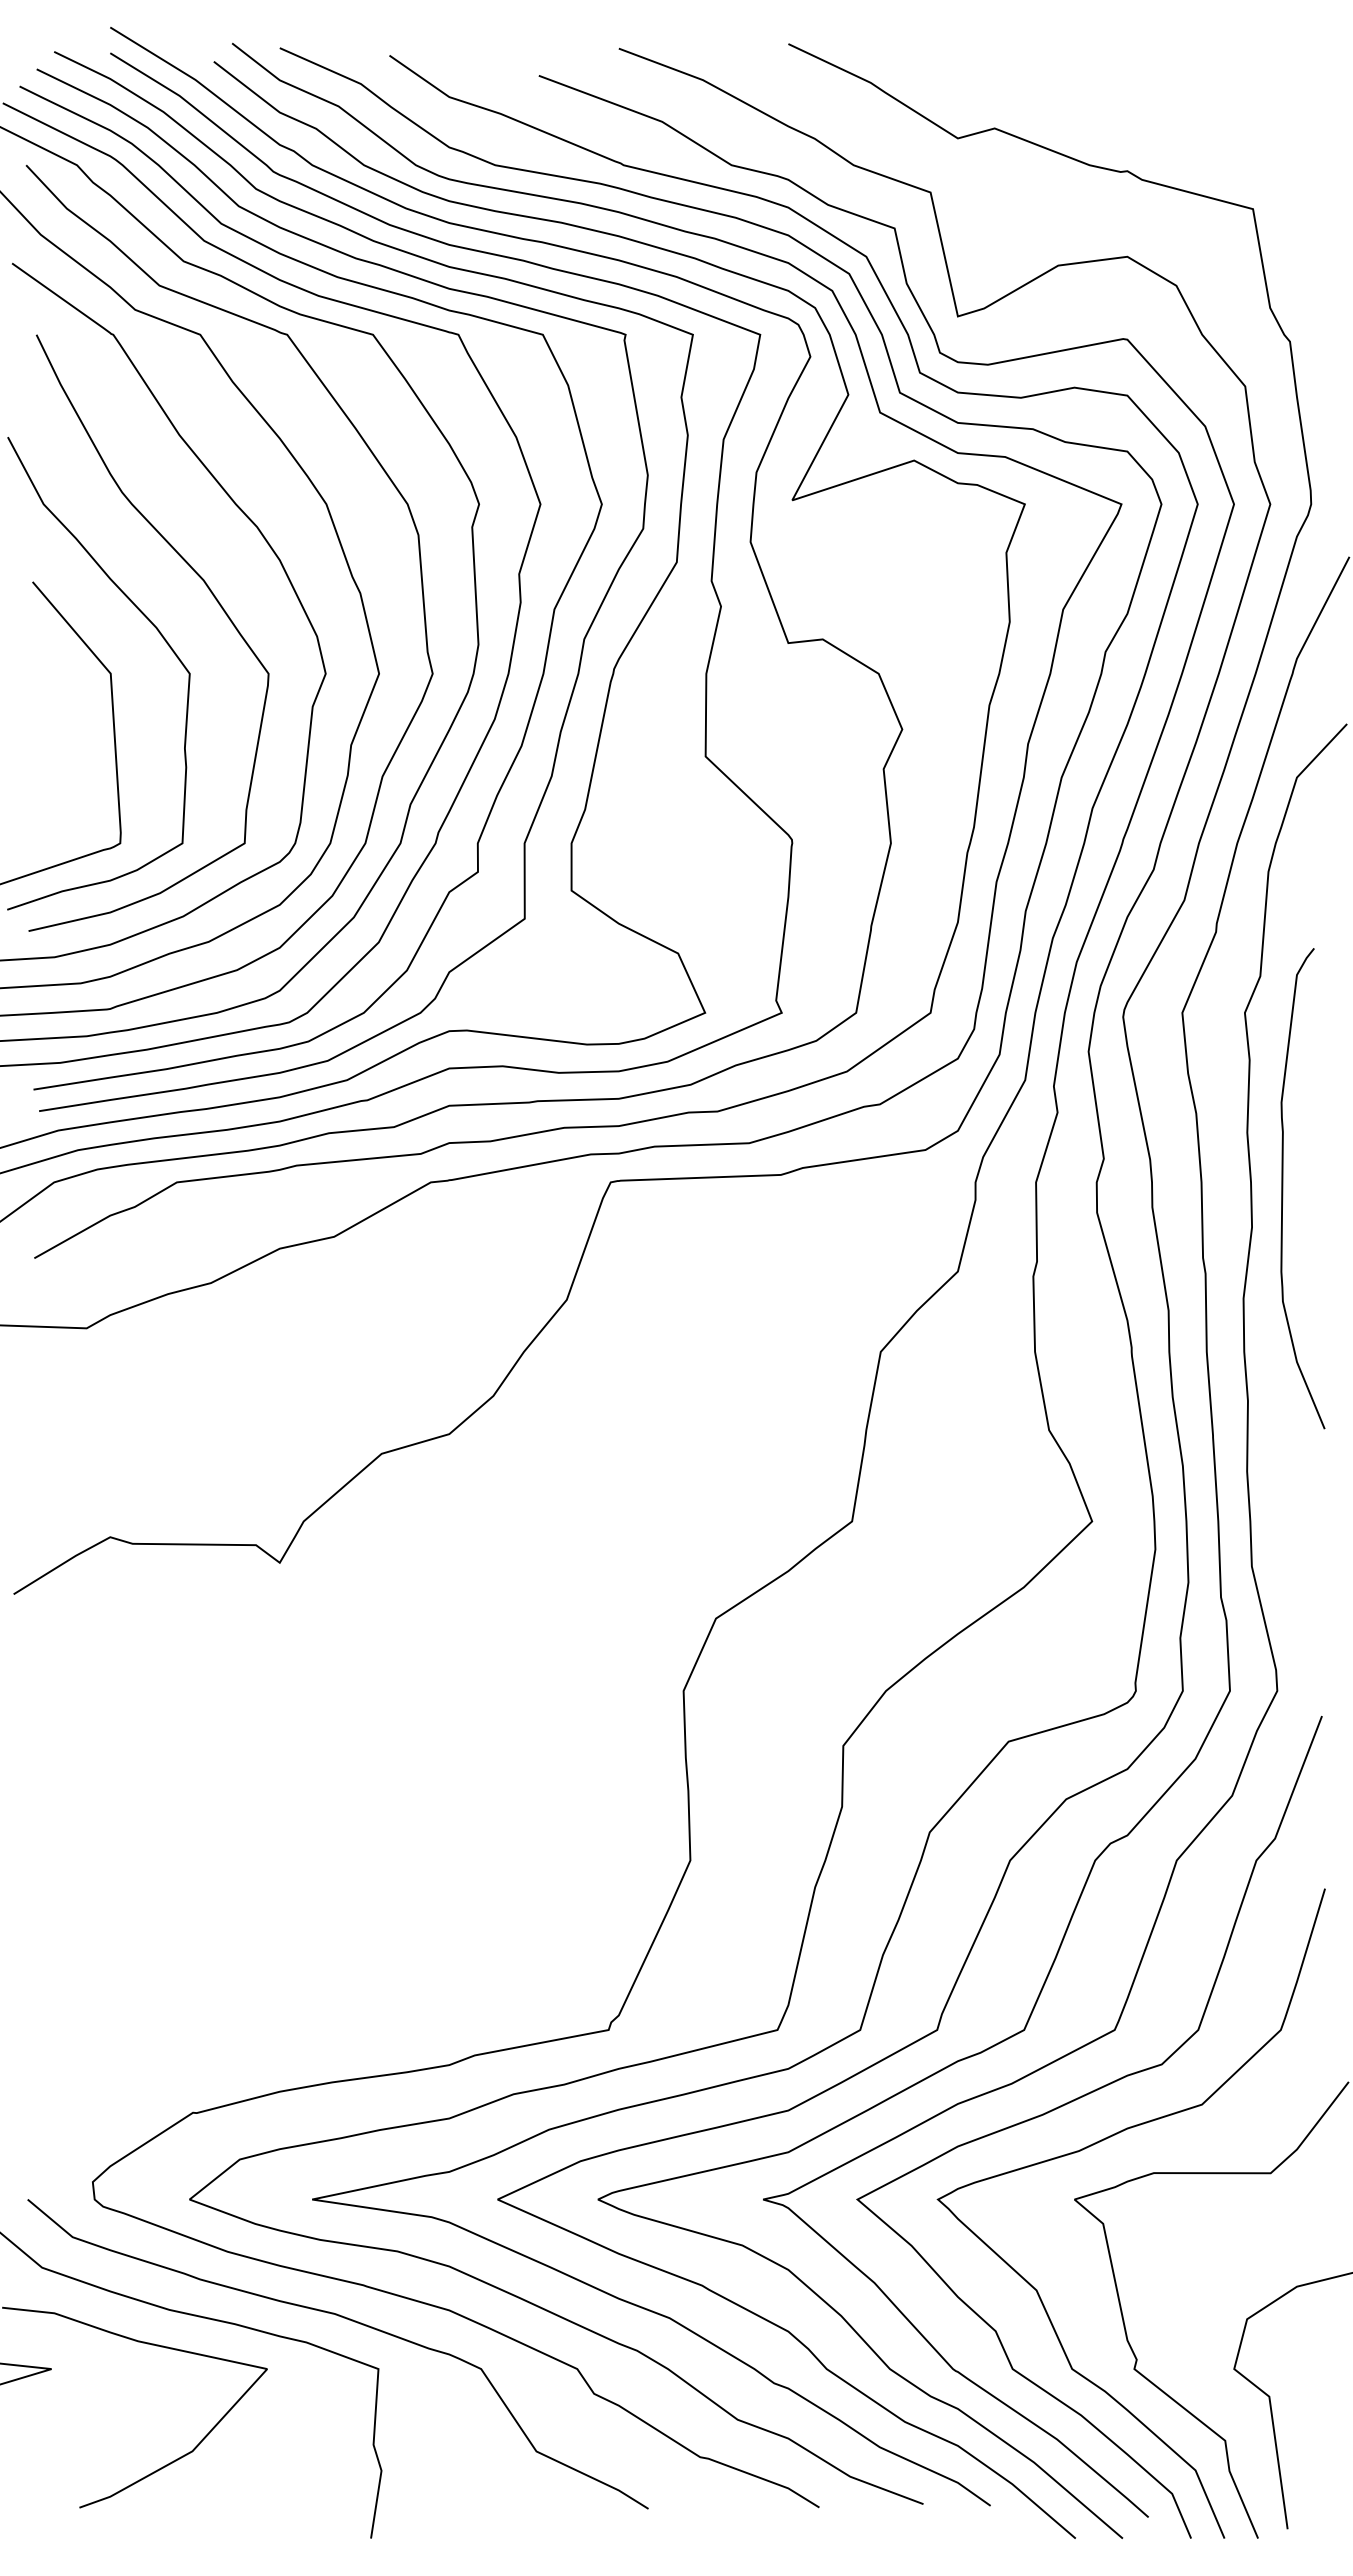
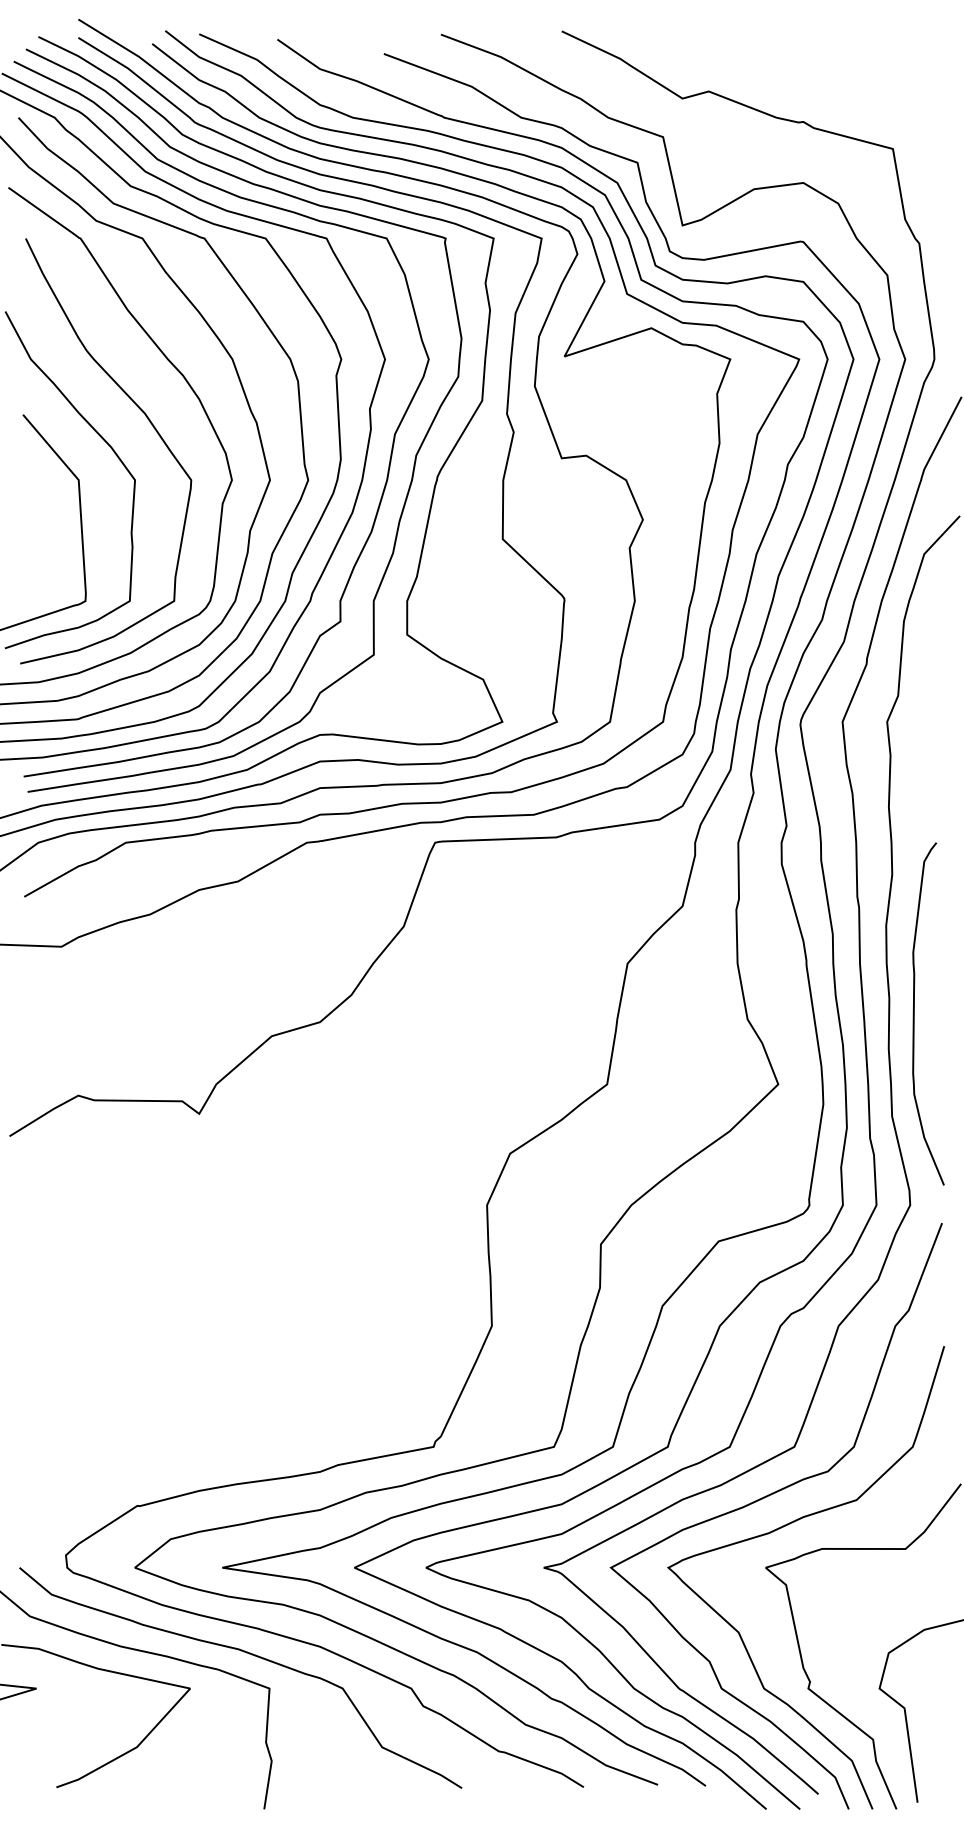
curve: (1283, 1188) -> (914, 1013), moved

